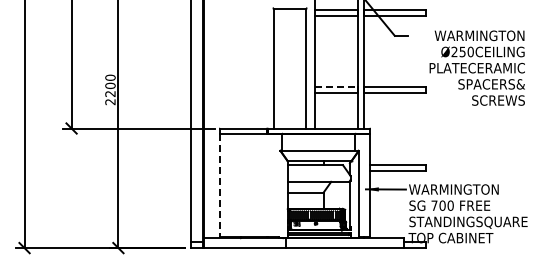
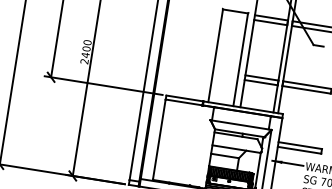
line: (336, 87) -> (261, 78), dashed -> solid
text: (110, 93) -> (85, 54), 2200 -> 2400
line: (219, 185) -> (159, 139), dashed -> solid

